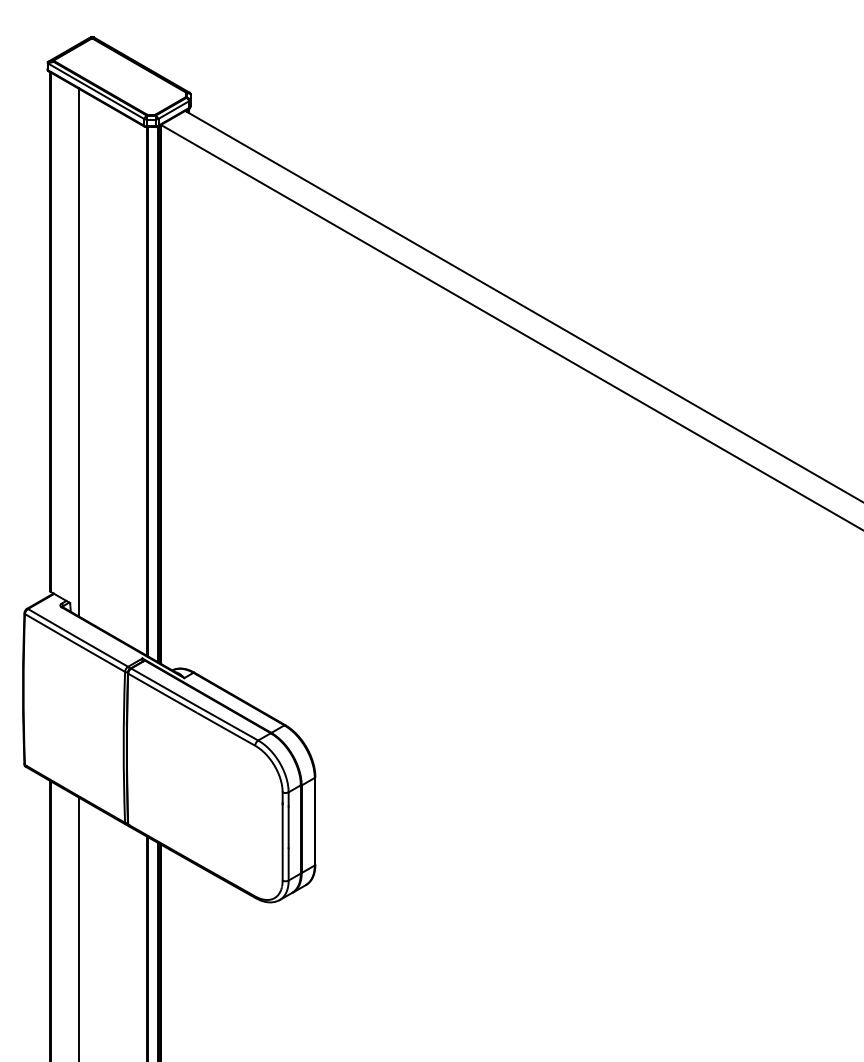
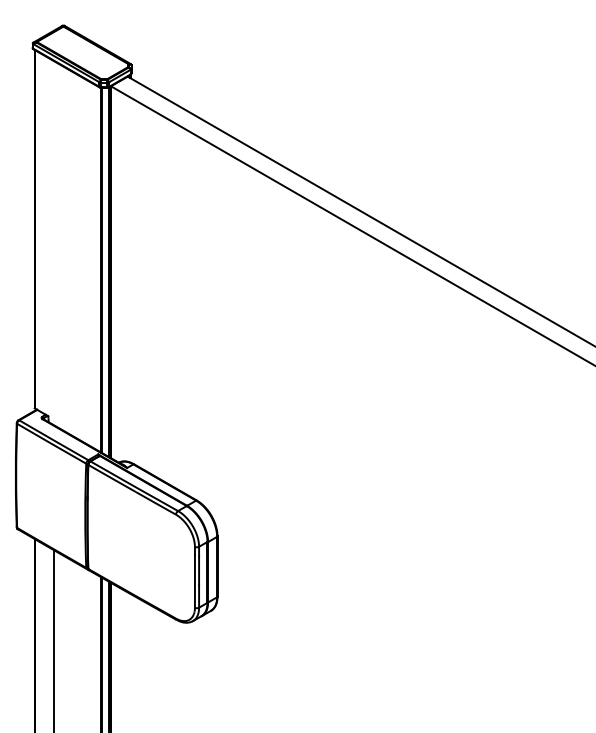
line: (79, 351) -> (54, 242), removed

